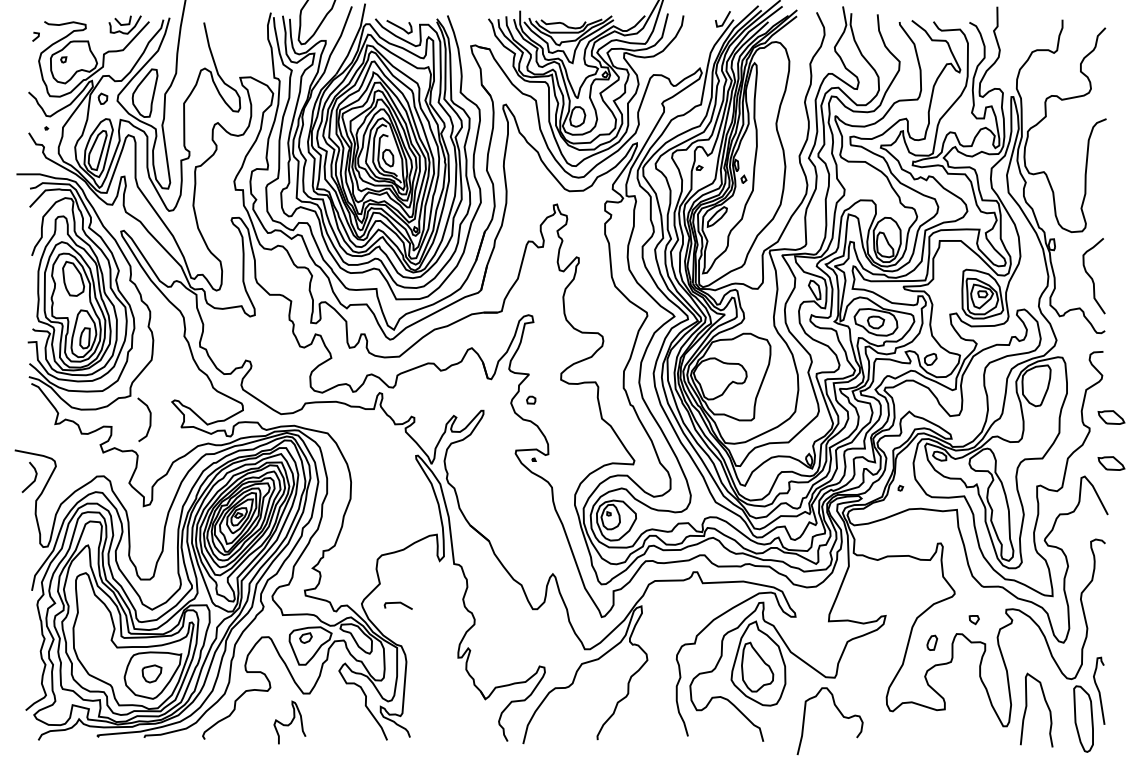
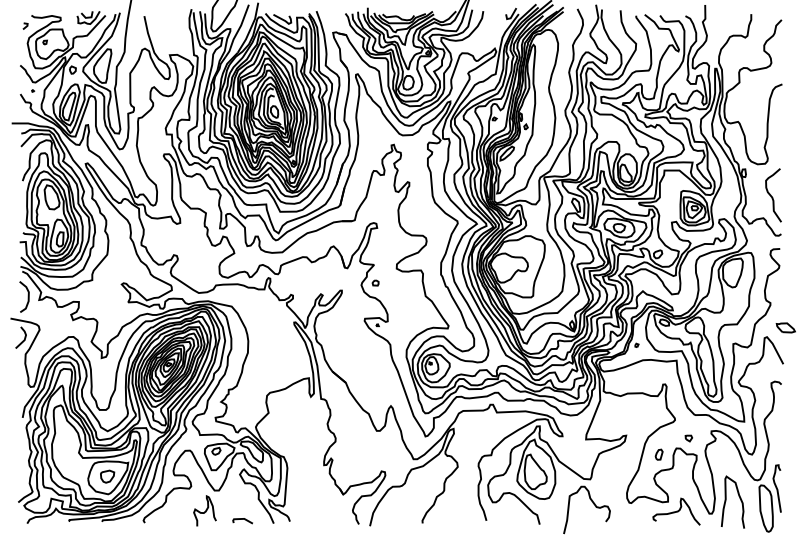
part: (1111, 417) -> (785, 295), removed
curve: (149, 419) -> (27, 296), moved
line: (397, 603) -> (242, 519), moved
curve: (956, 723) -> (676, 511), added

